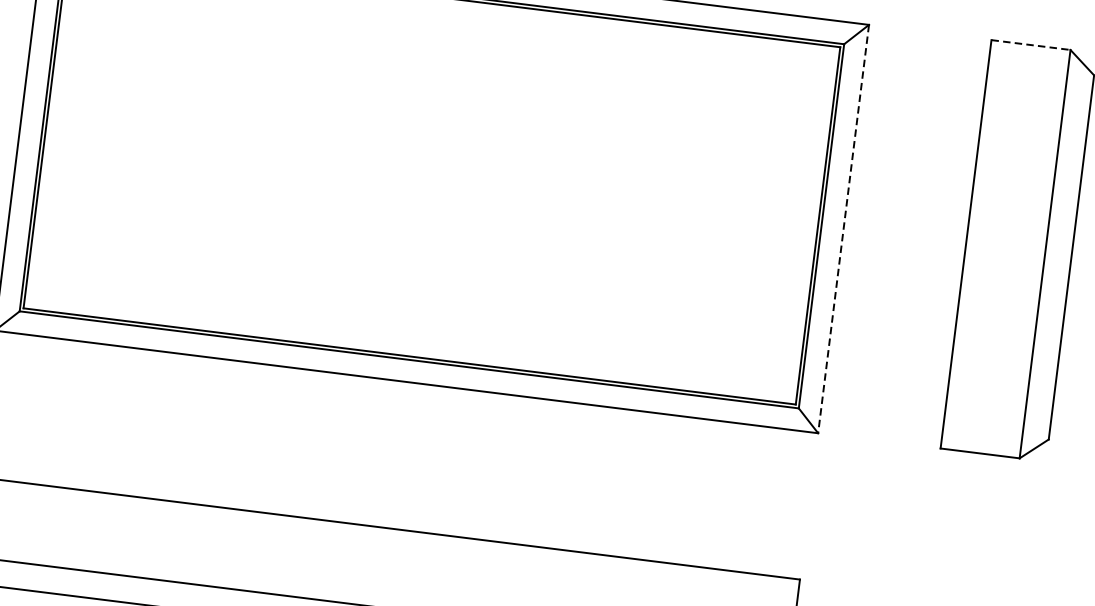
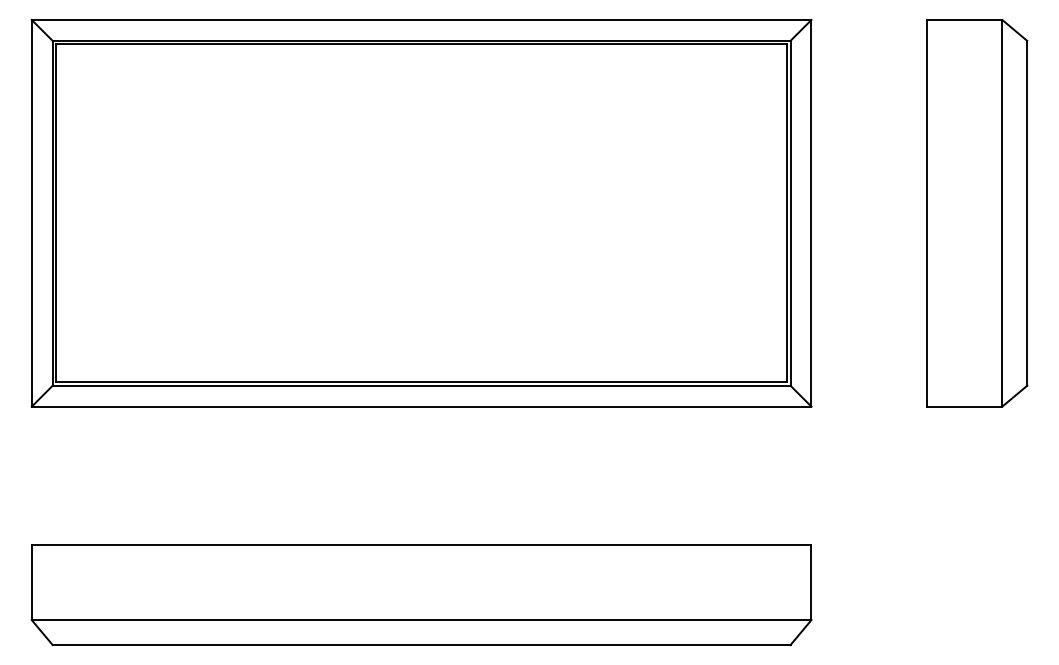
line: (1031, 44) -> (965, 19), dashed -> solid
line: (843, 229) -> (811, 213), dashed -> solid

